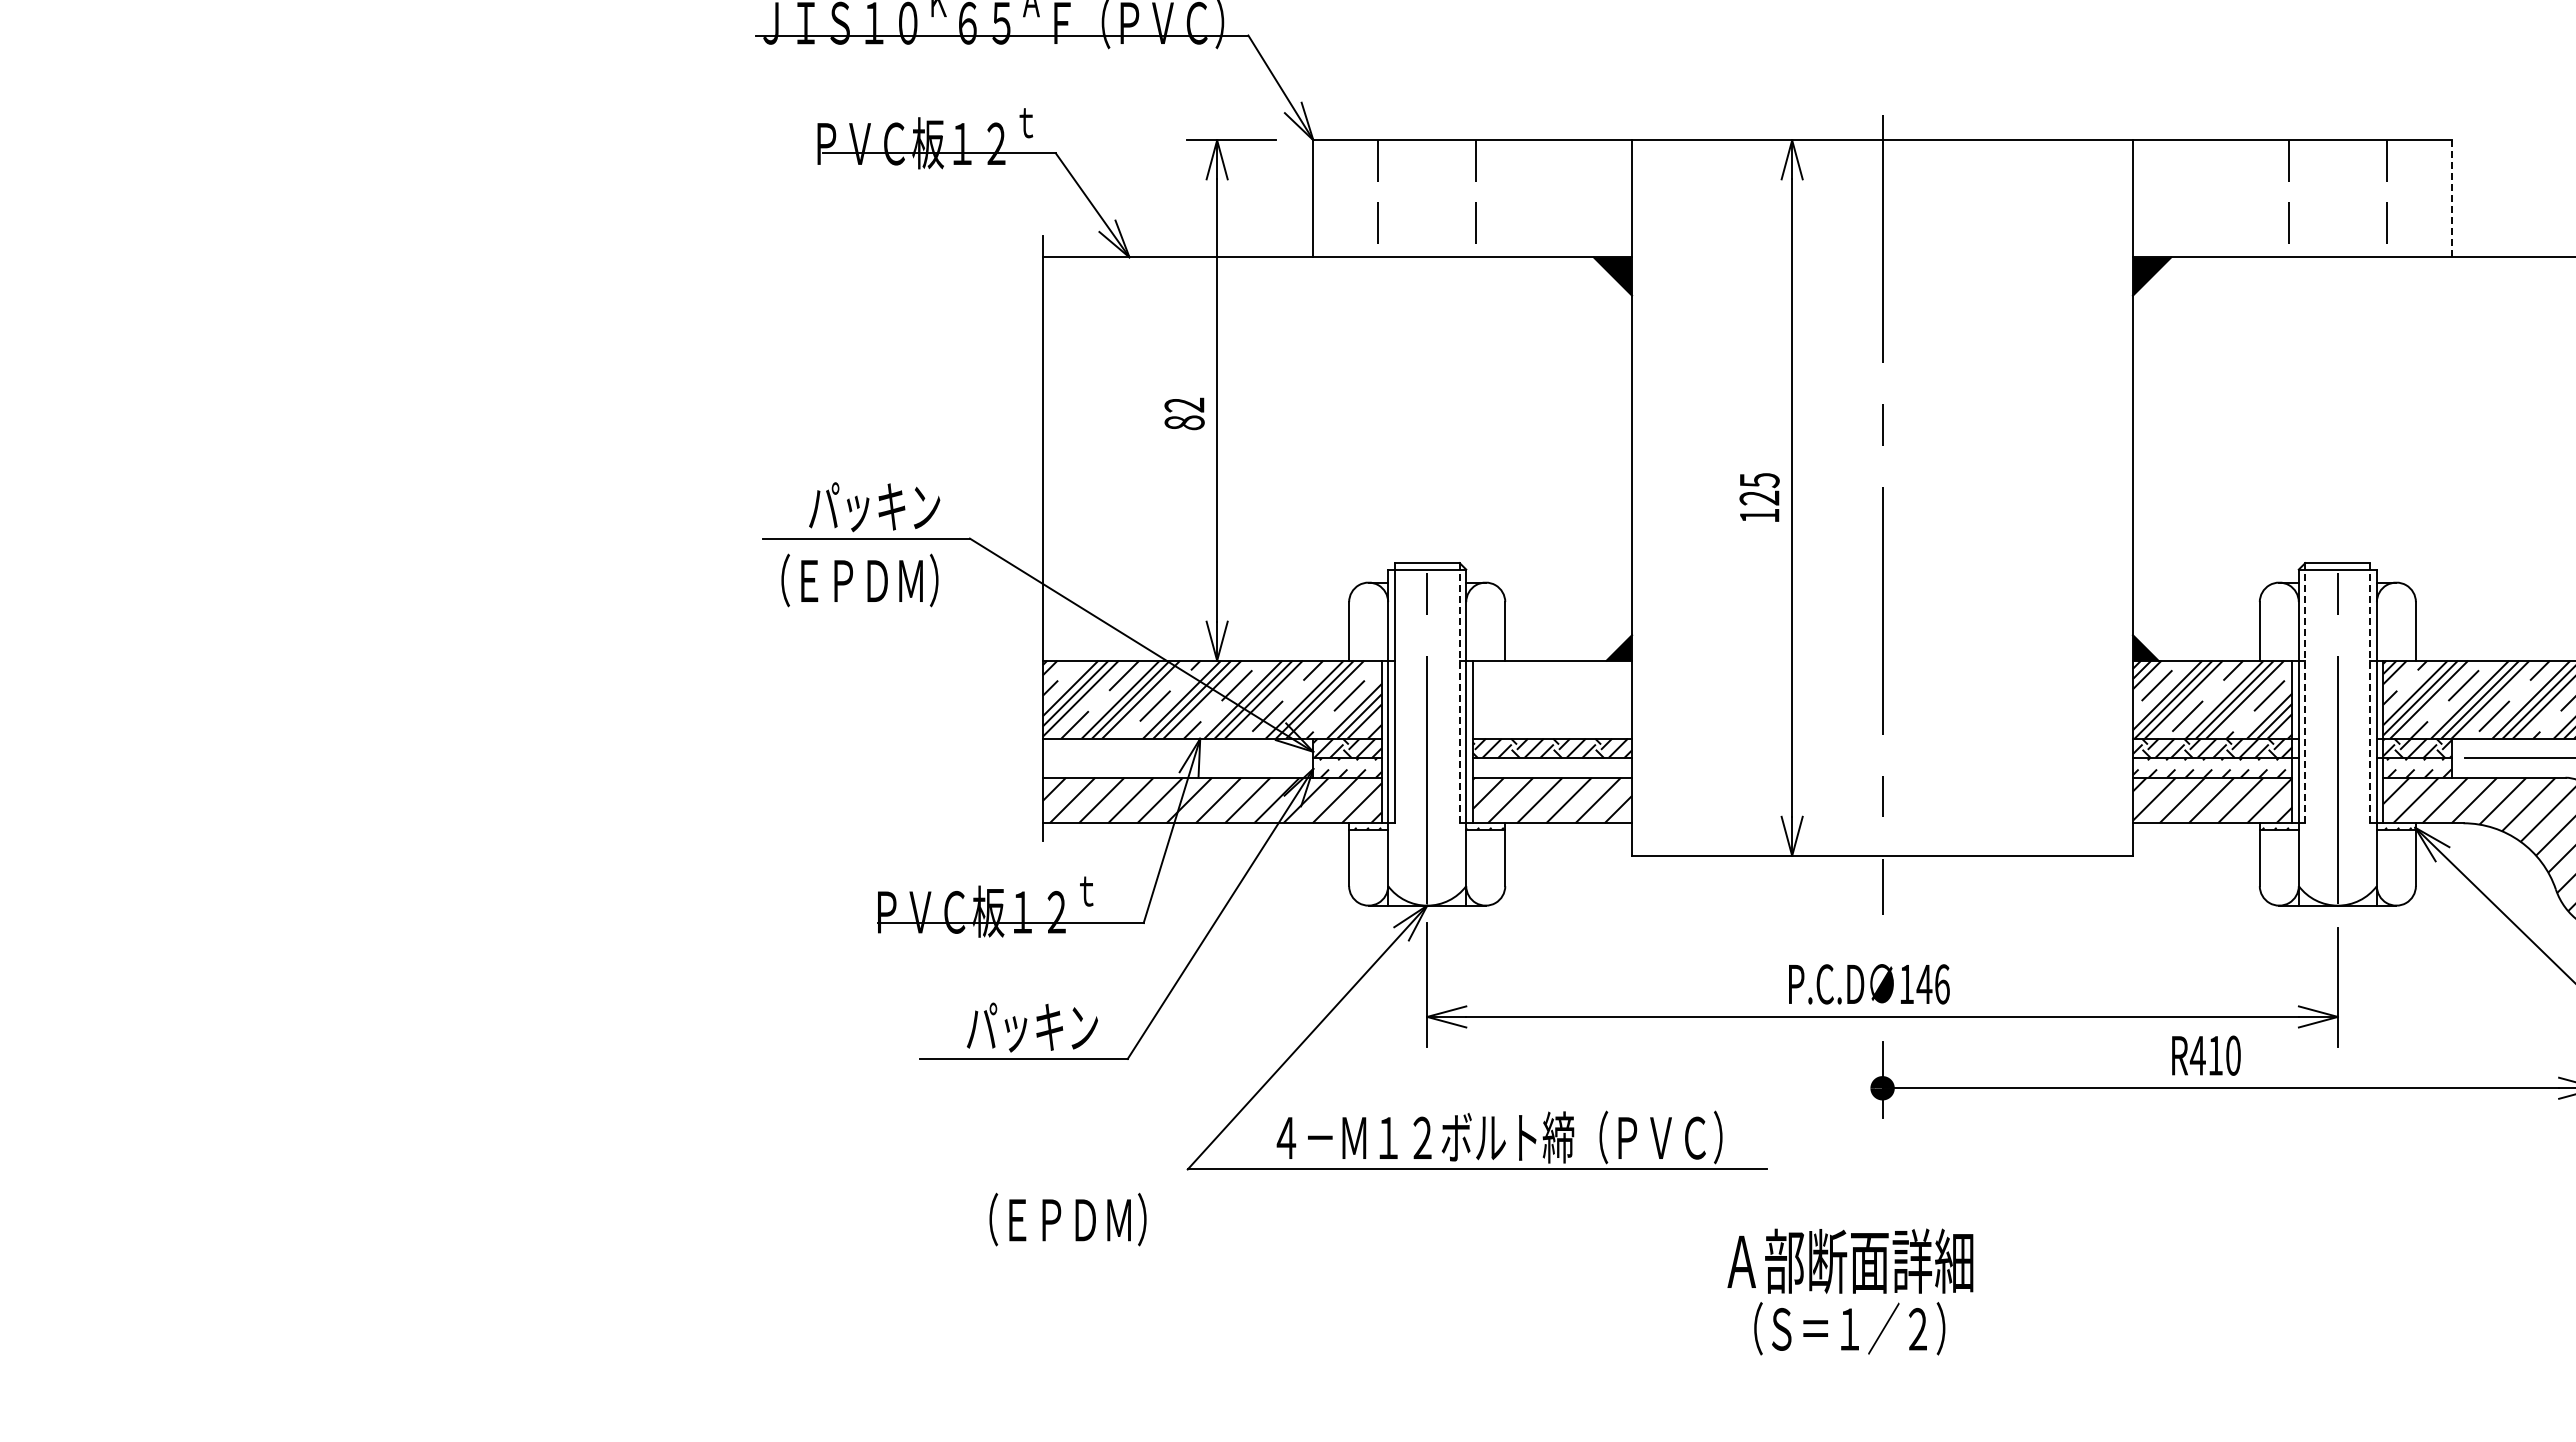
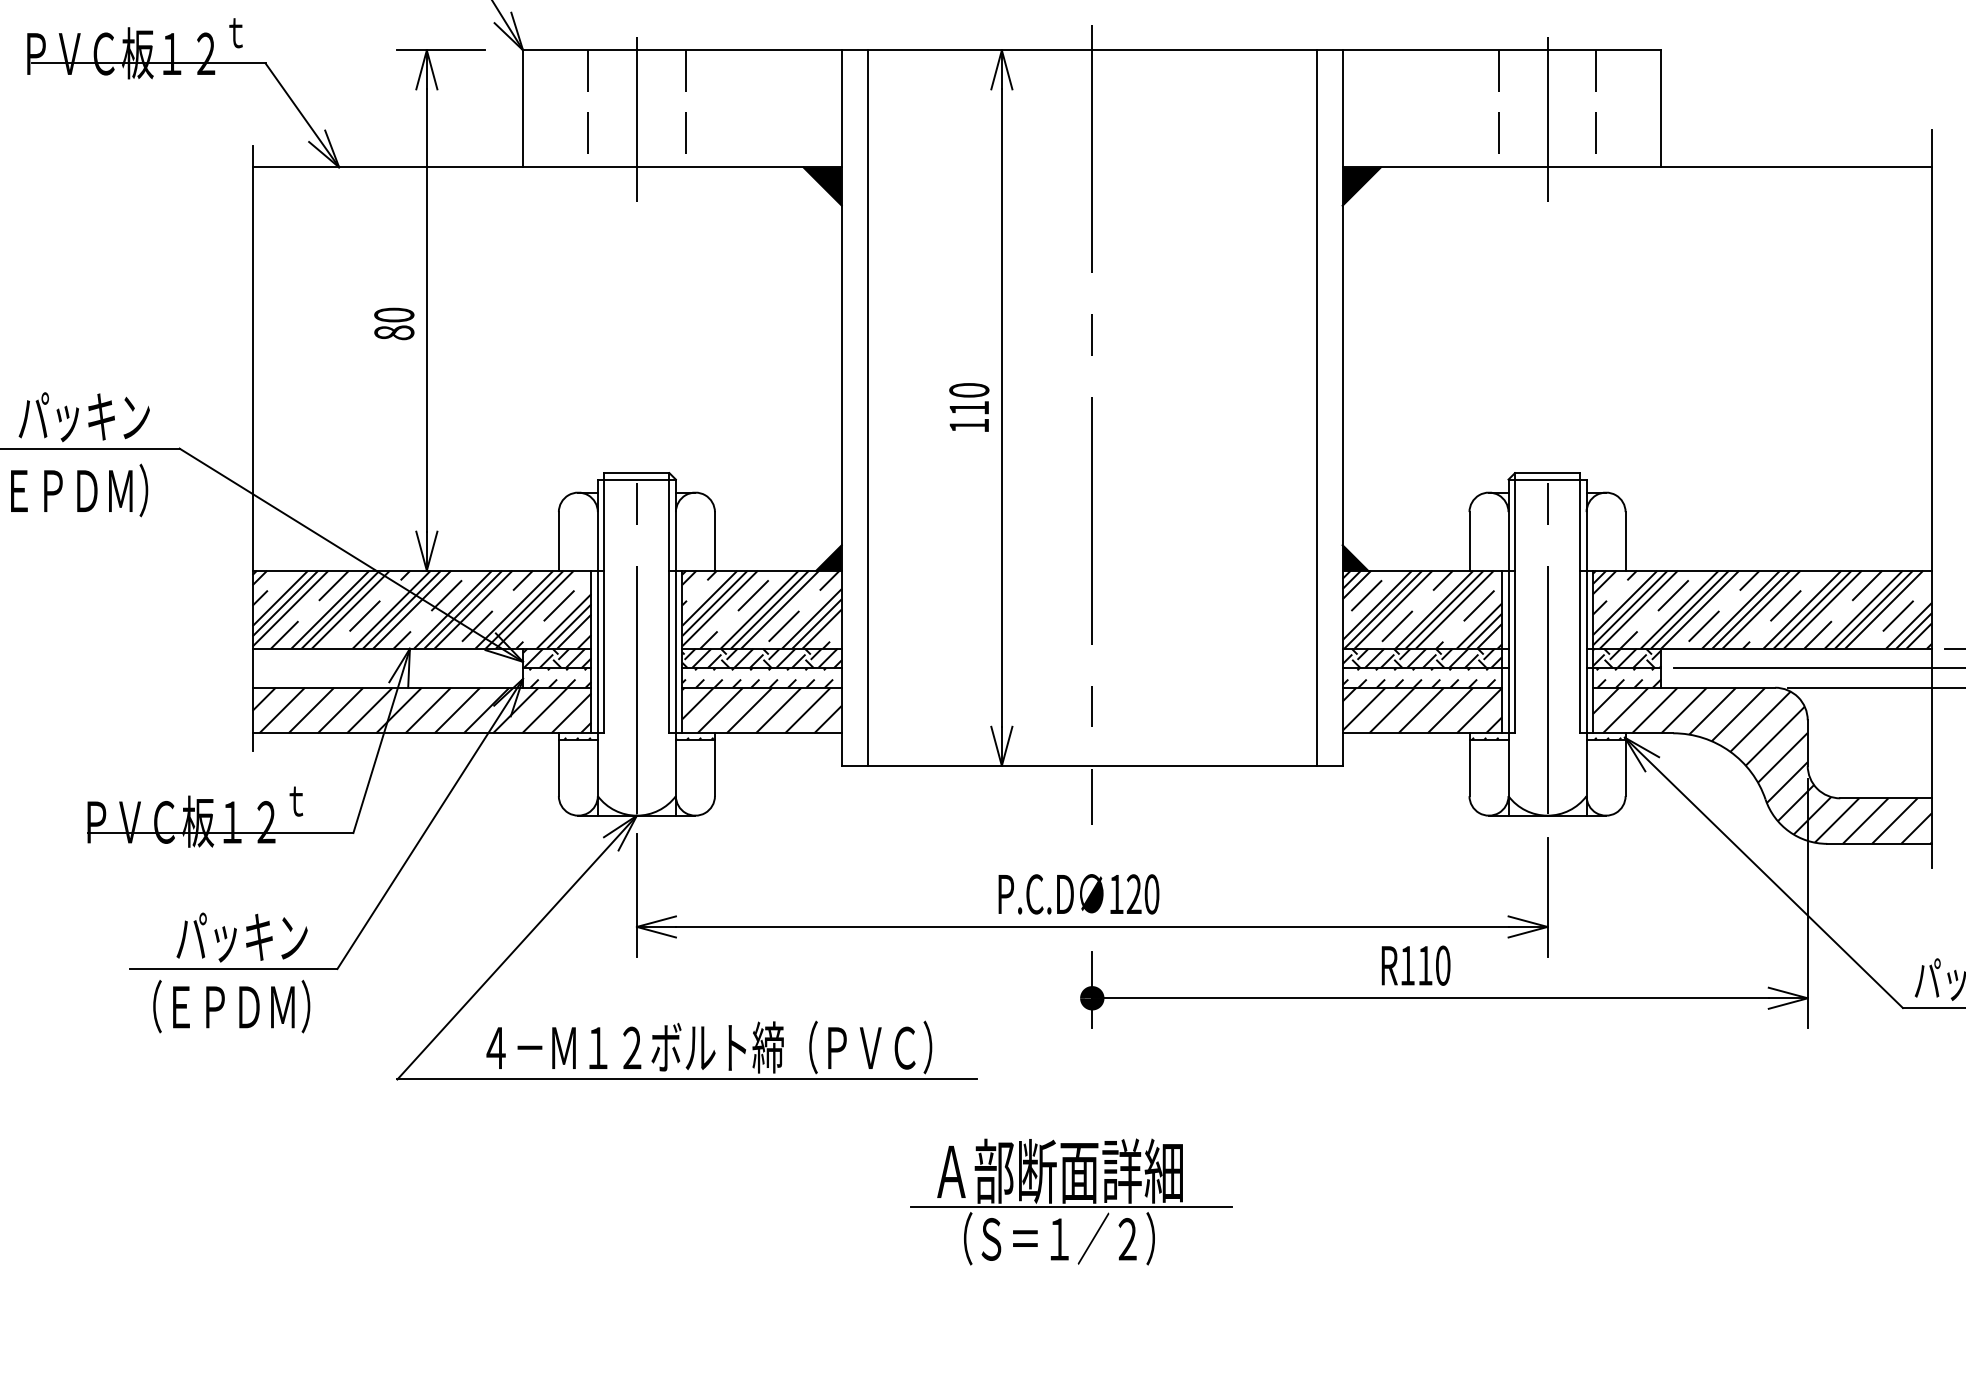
line: (2451, 198) -> (1661, 108), dashed -> solid
line: (1427, 209) -> (637, 119), added
line: (2337, 209) -> (1547, 119), added
text: (1184, 404) -> (394, 314), 82 -> 80
text: (1759, 489) -> (969, 399), 125 -> 110
line: (1658, 497) -> (868, 407), added
line: (2106, 497) -> (1316, 407), added
line: (1459, 692) -> (669, 602), dashed -> solid
line: (2305, 692) -> (1515, 602), dashed -> solid
line: (2370, 692) -> (1580, 602), dashed -> solid
hatch: (1552, 699) -> (762, 609), added
hatch: (1547, 767) -> (757, 677), added
text: (1932, 984) -> (1142, 894), 146 -> 120
text: (2197, 1055) -> (1407, 965), R410 -> R110
text: (1067, 1219) -> (231, 1006), moved
line: (1861, 1297) -> (1071, 1207), added

